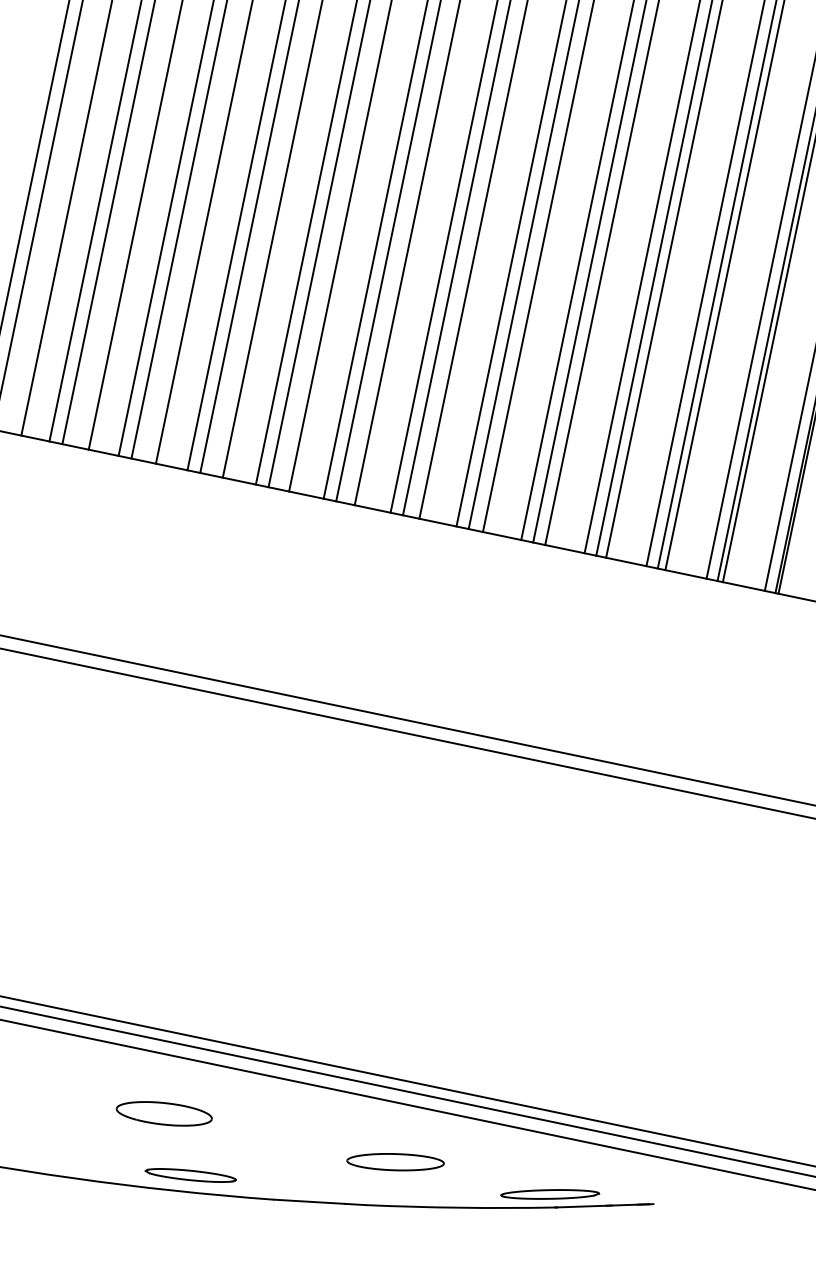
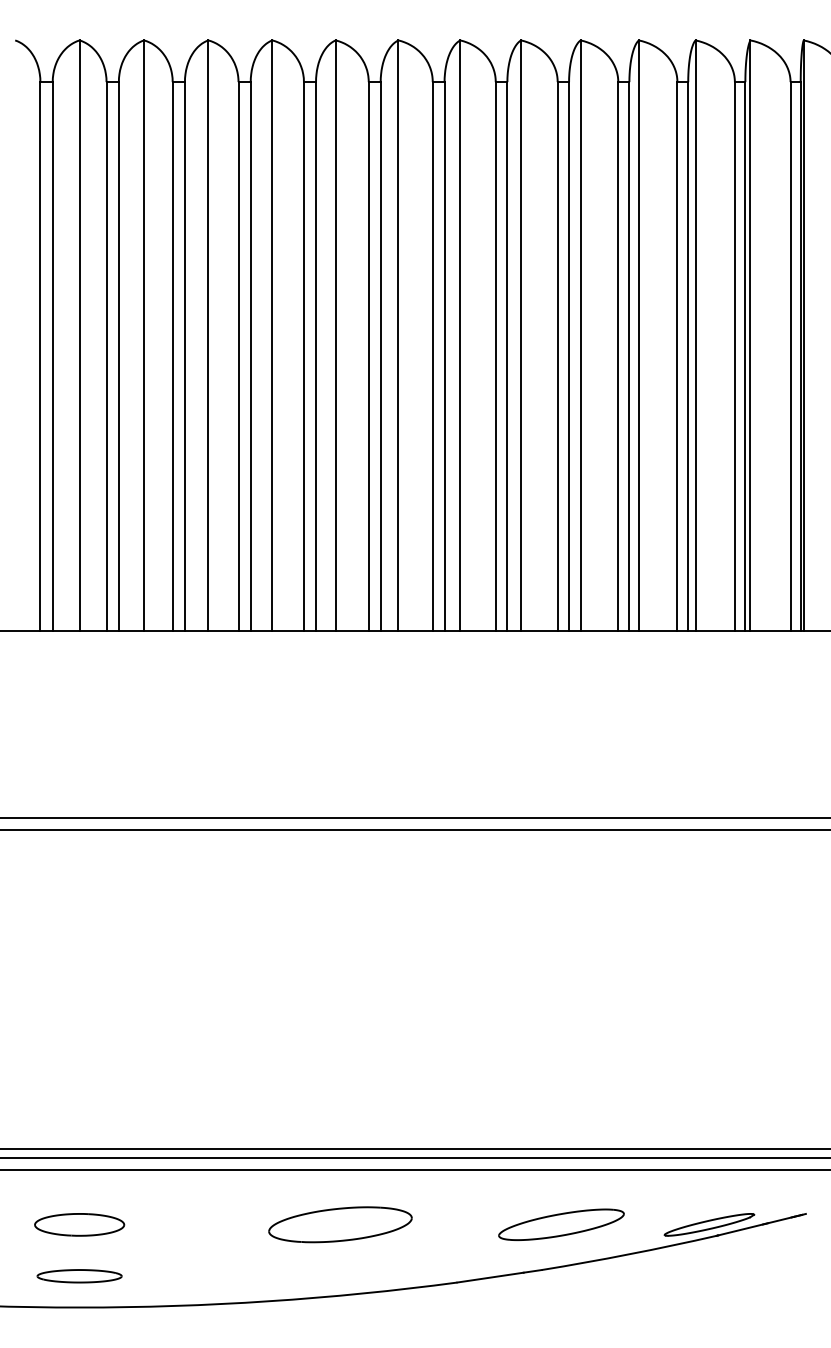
part: (164, 1113) -> (340, 1224), size x1.6
part: (395, 1161) -> (561, 1224), size x1.4
part: (190, 1175) -> (376, 1276), removed

